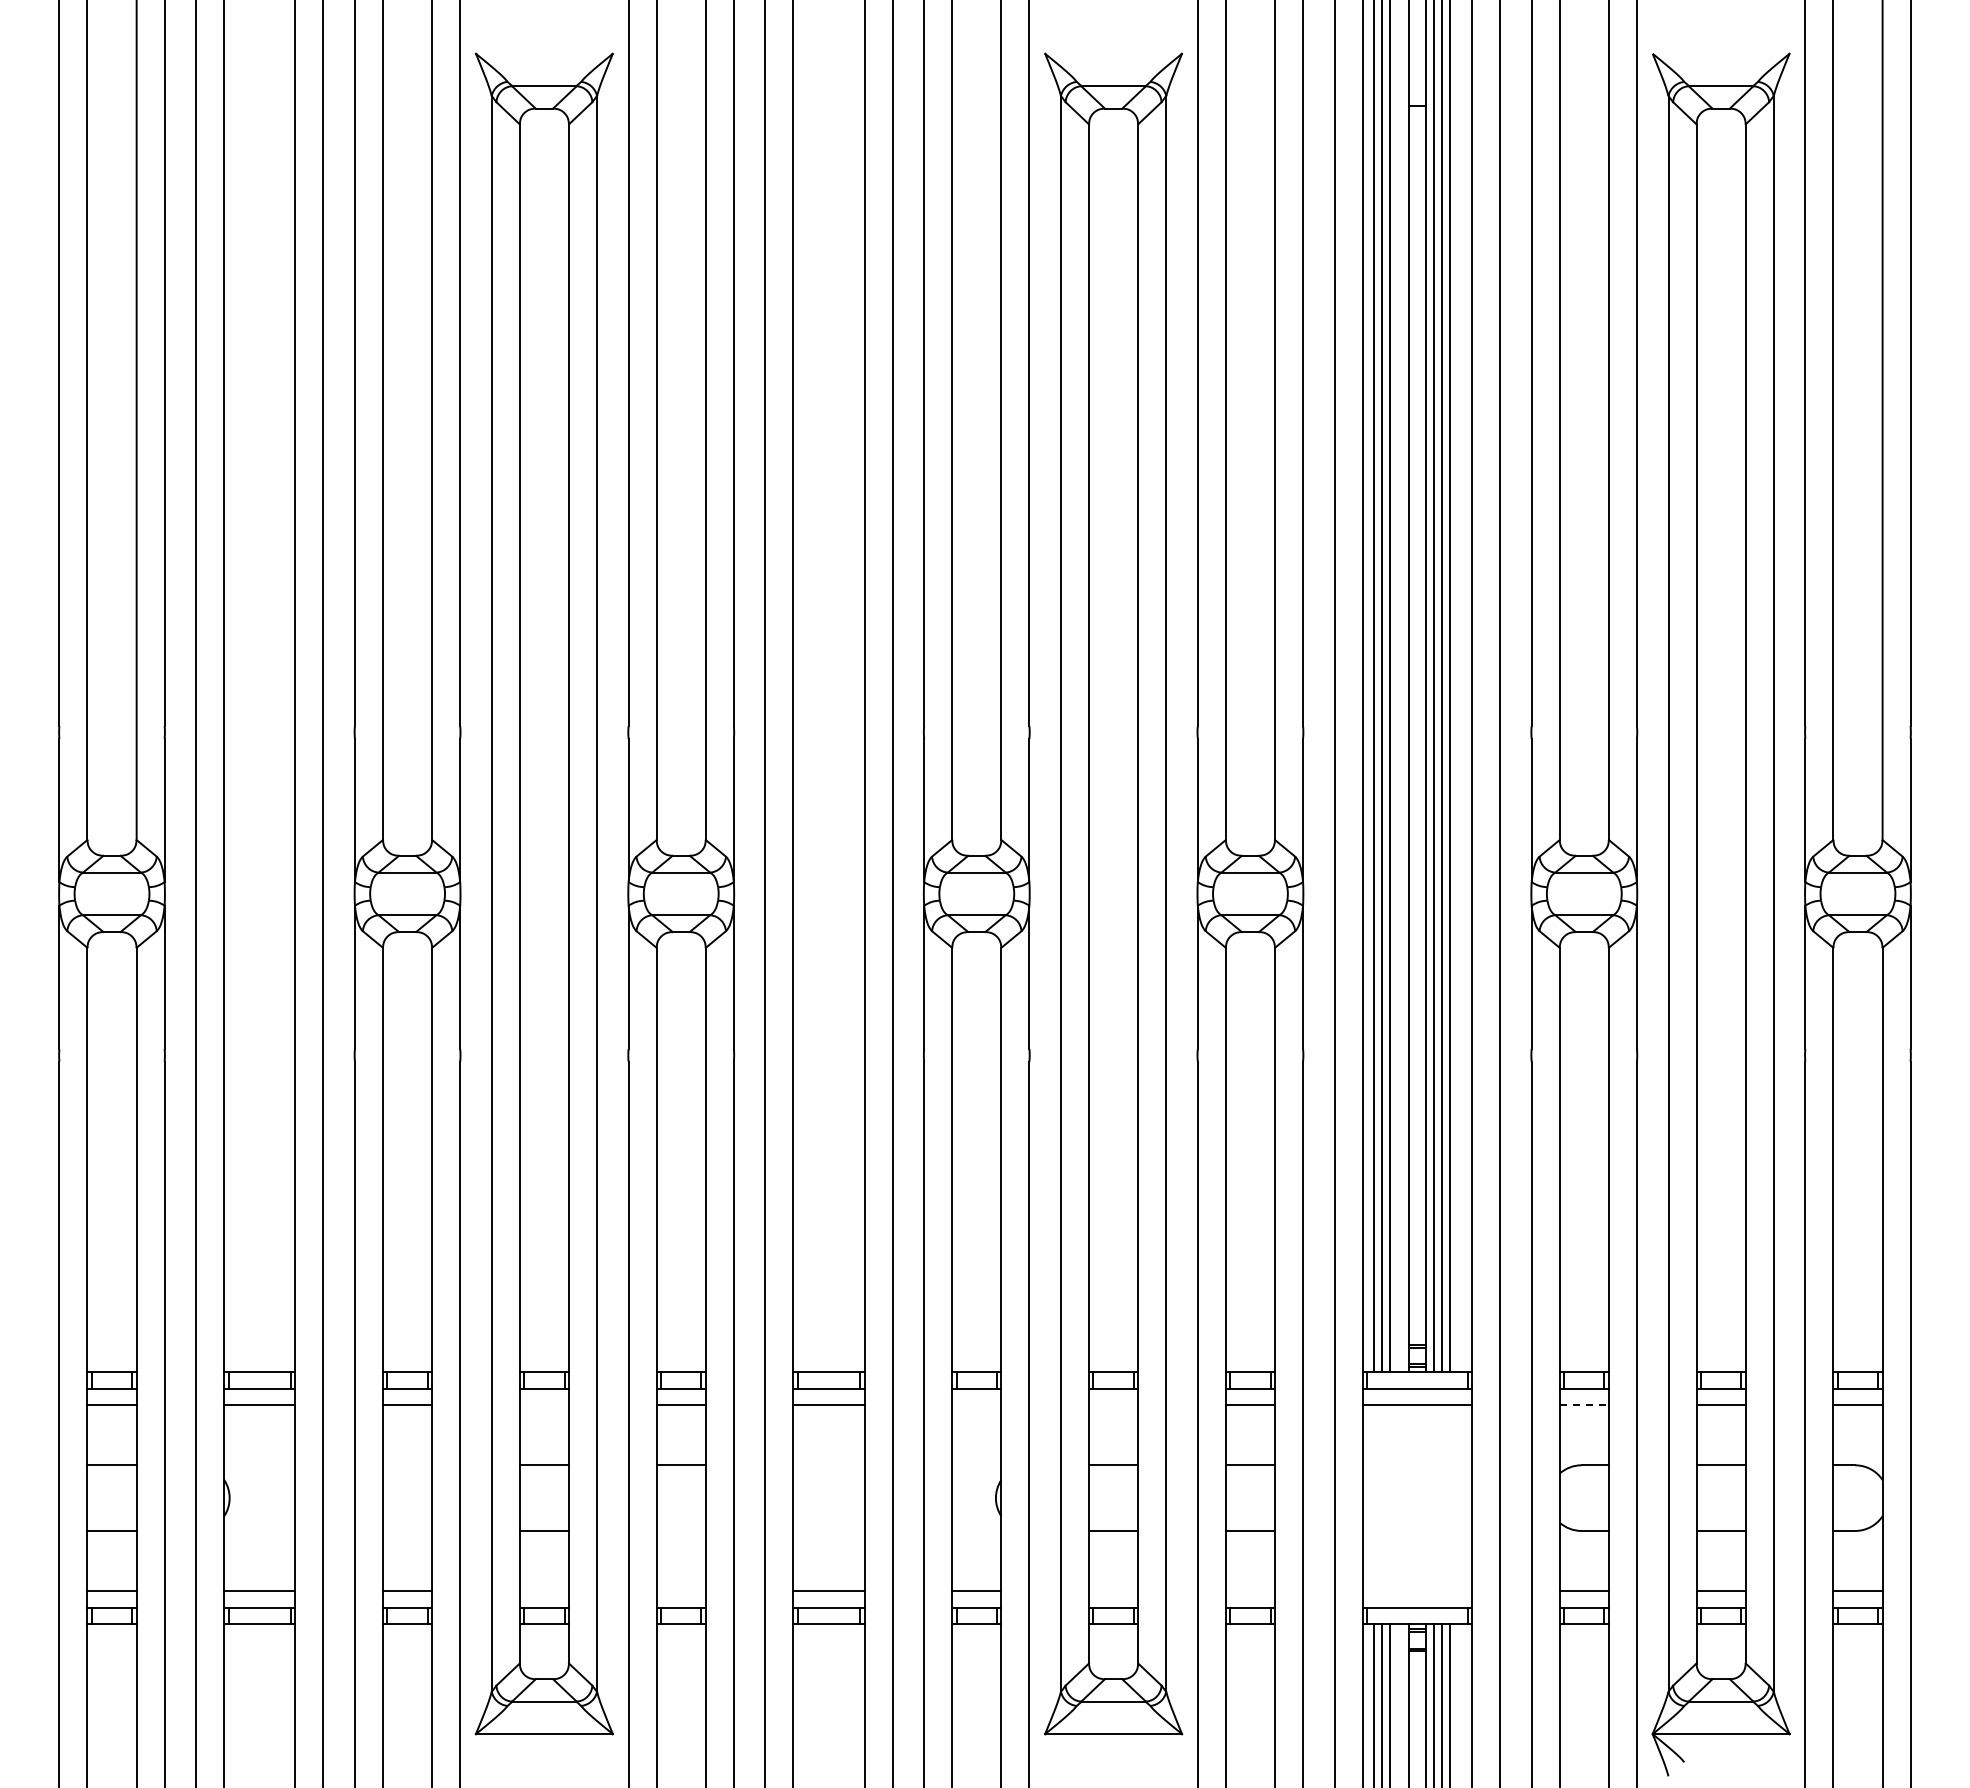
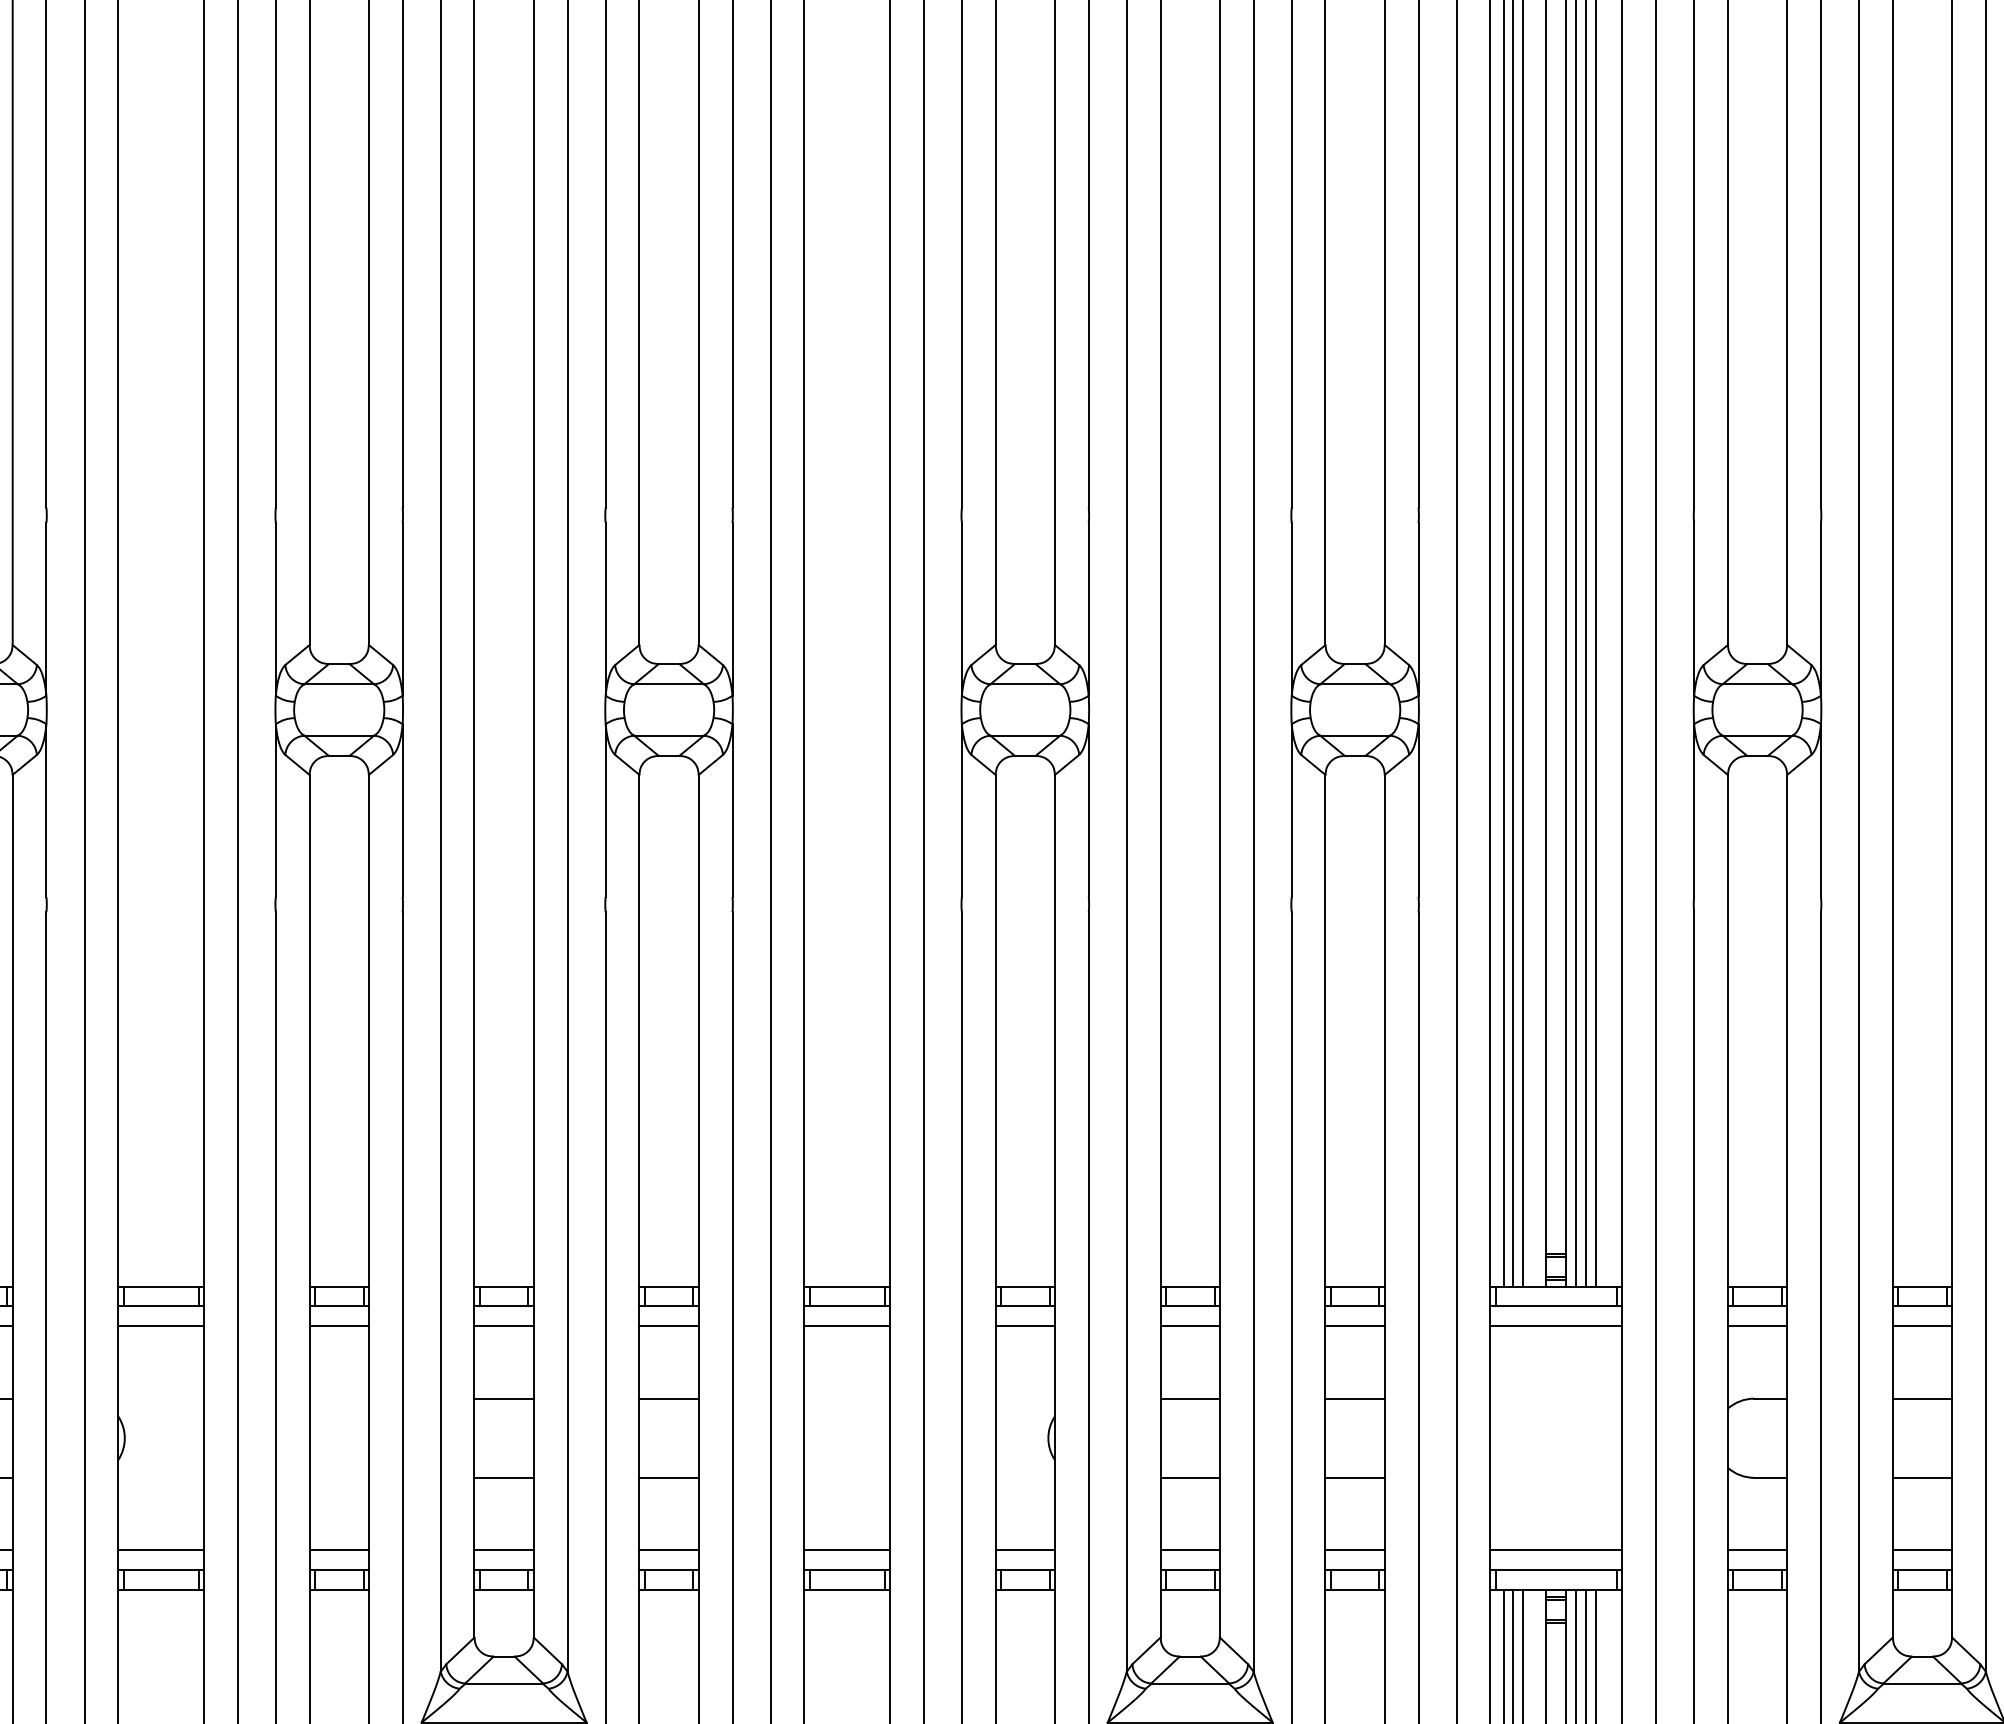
line: (544, 1405) -> (504, 1326), added
line: (976, 1405) -> (1024, 1326), added
line: (1113, 1405) -> (1190, 1326), added
line: (1584, 1405) -> (1757, 1326), dashed -> solid
line: (680, 1530) -> (668, 1477), added
line: (544, 1591) -> (504, 1550), added
line: (680, 1591) -> (668, 1550), added
line: (1113, 1591) -> (1190, 1550), added
line: (1250, 1591) -> (1355, 1550), added
line: (1417, 1591) -> (1556, 1550), added

